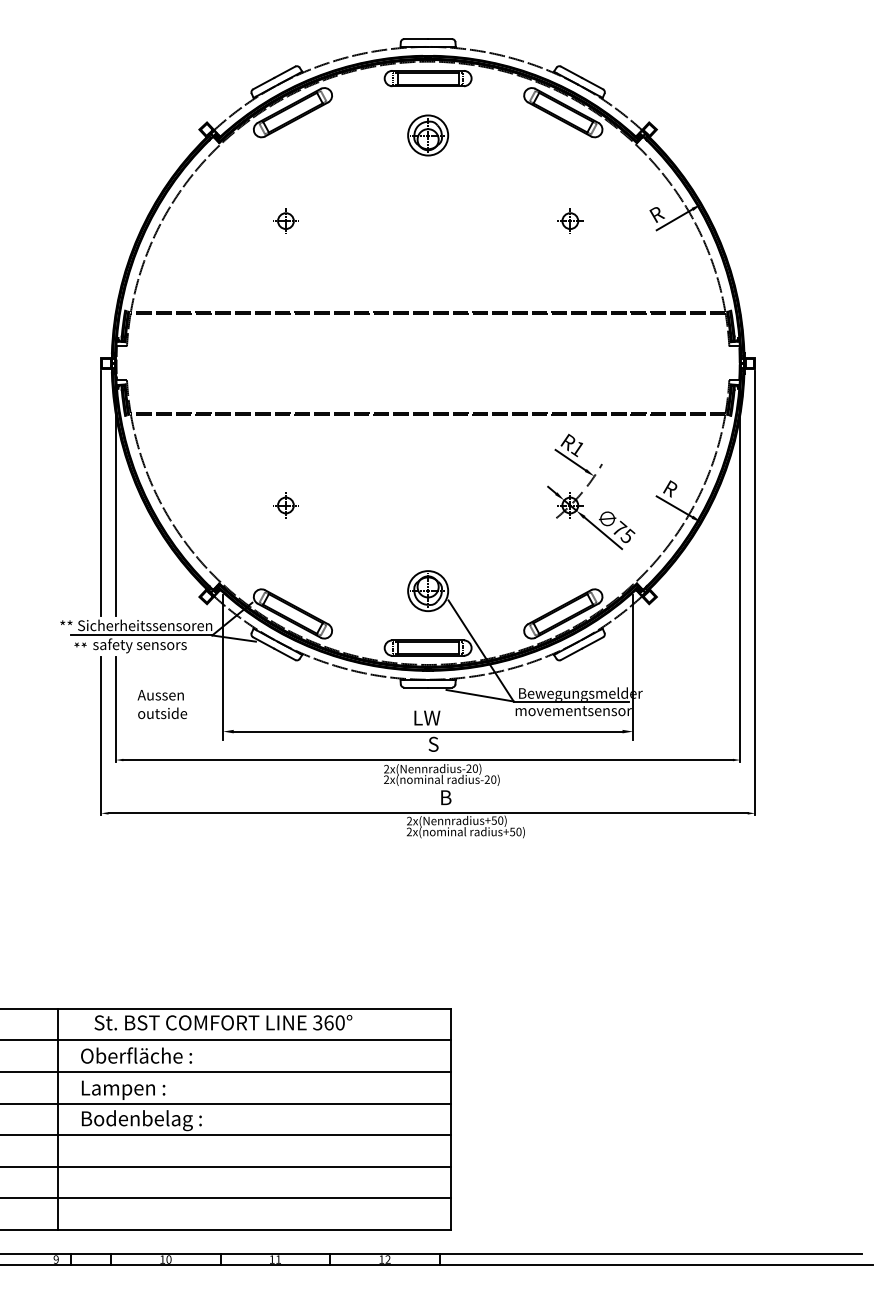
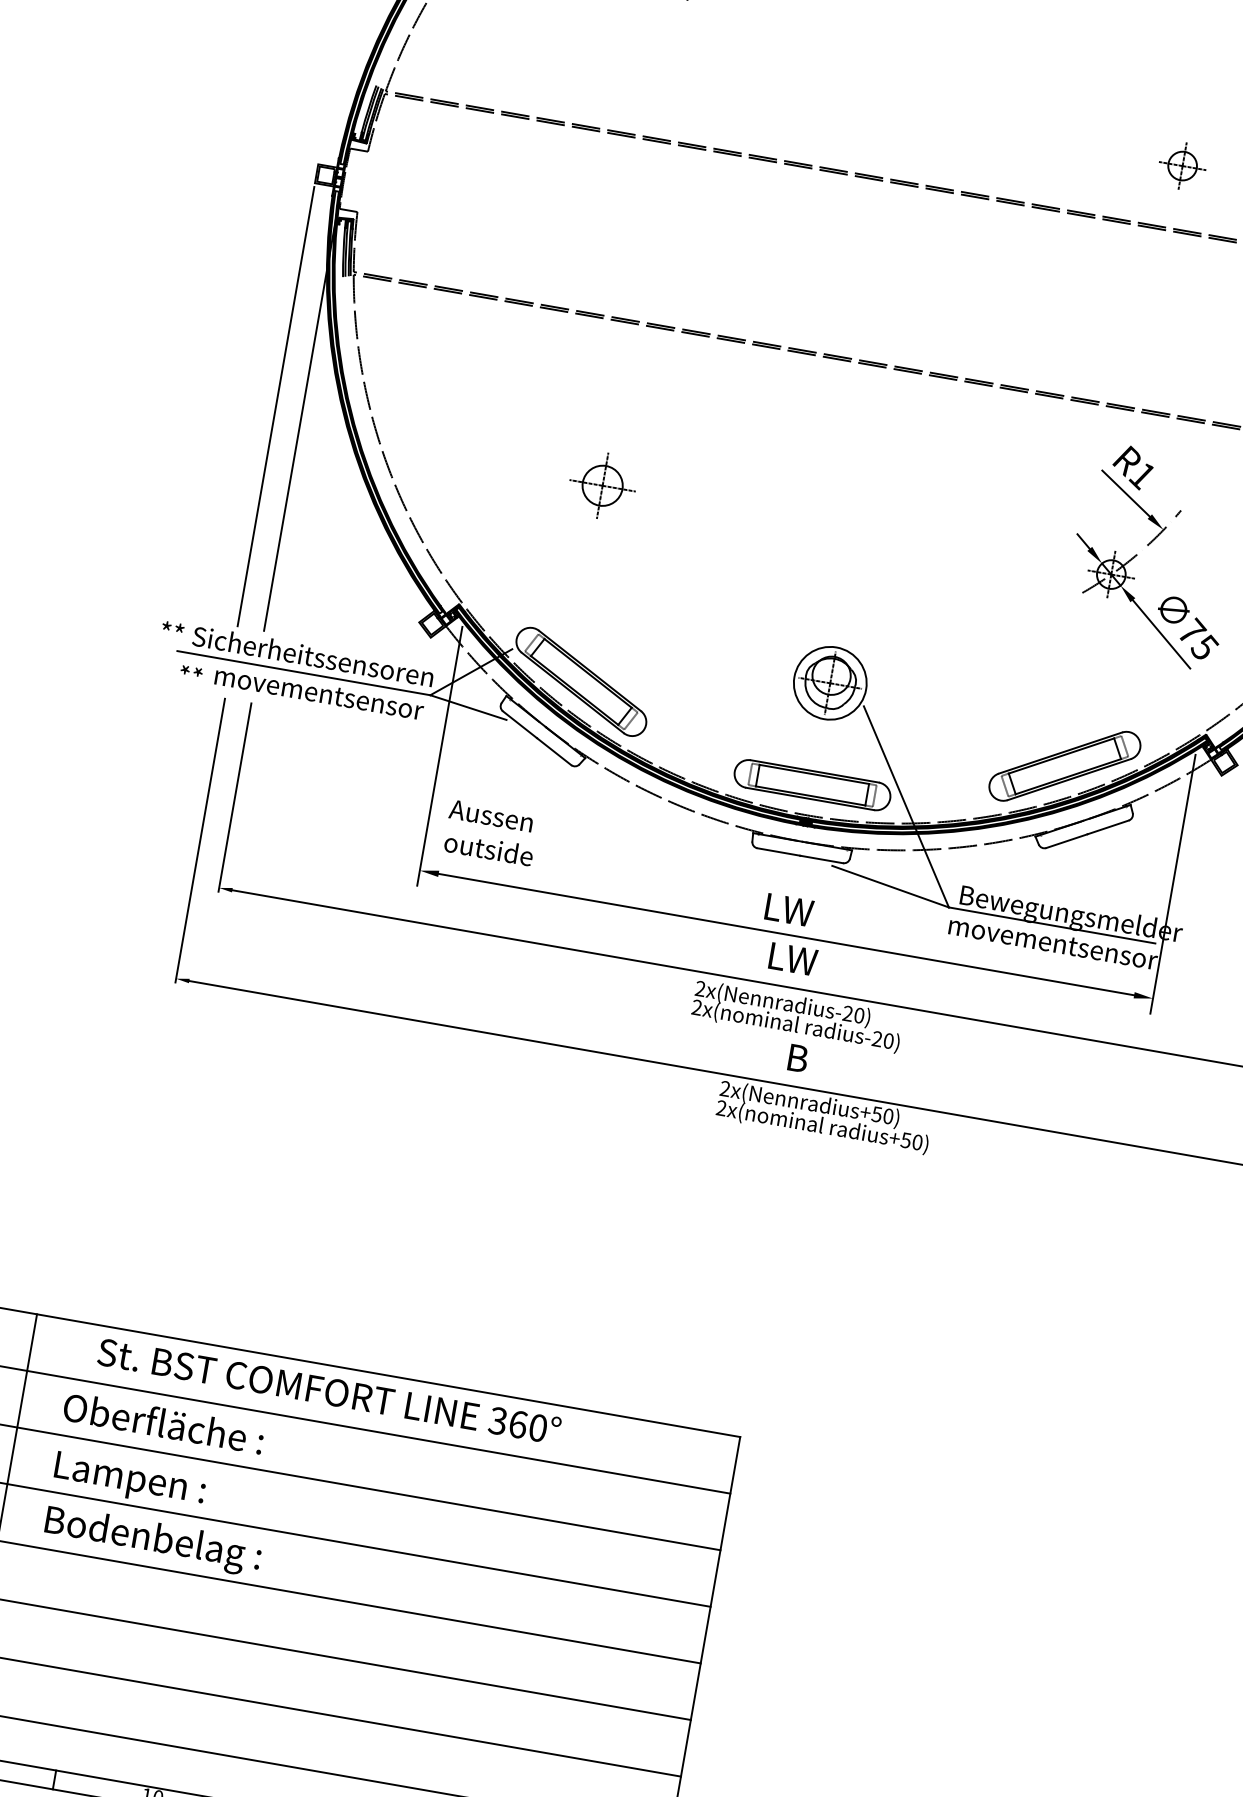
part: (570, 220) -> (1183, 165), moved
part: (285, 505) -> (601, 485), size x1.4
text: (151, 645) -> (318, 694), safety sensors -> movementsensor
text: (162, 704) -> (491, 833), moved
text: (434, 743) -> (794, 957), S -> LW

